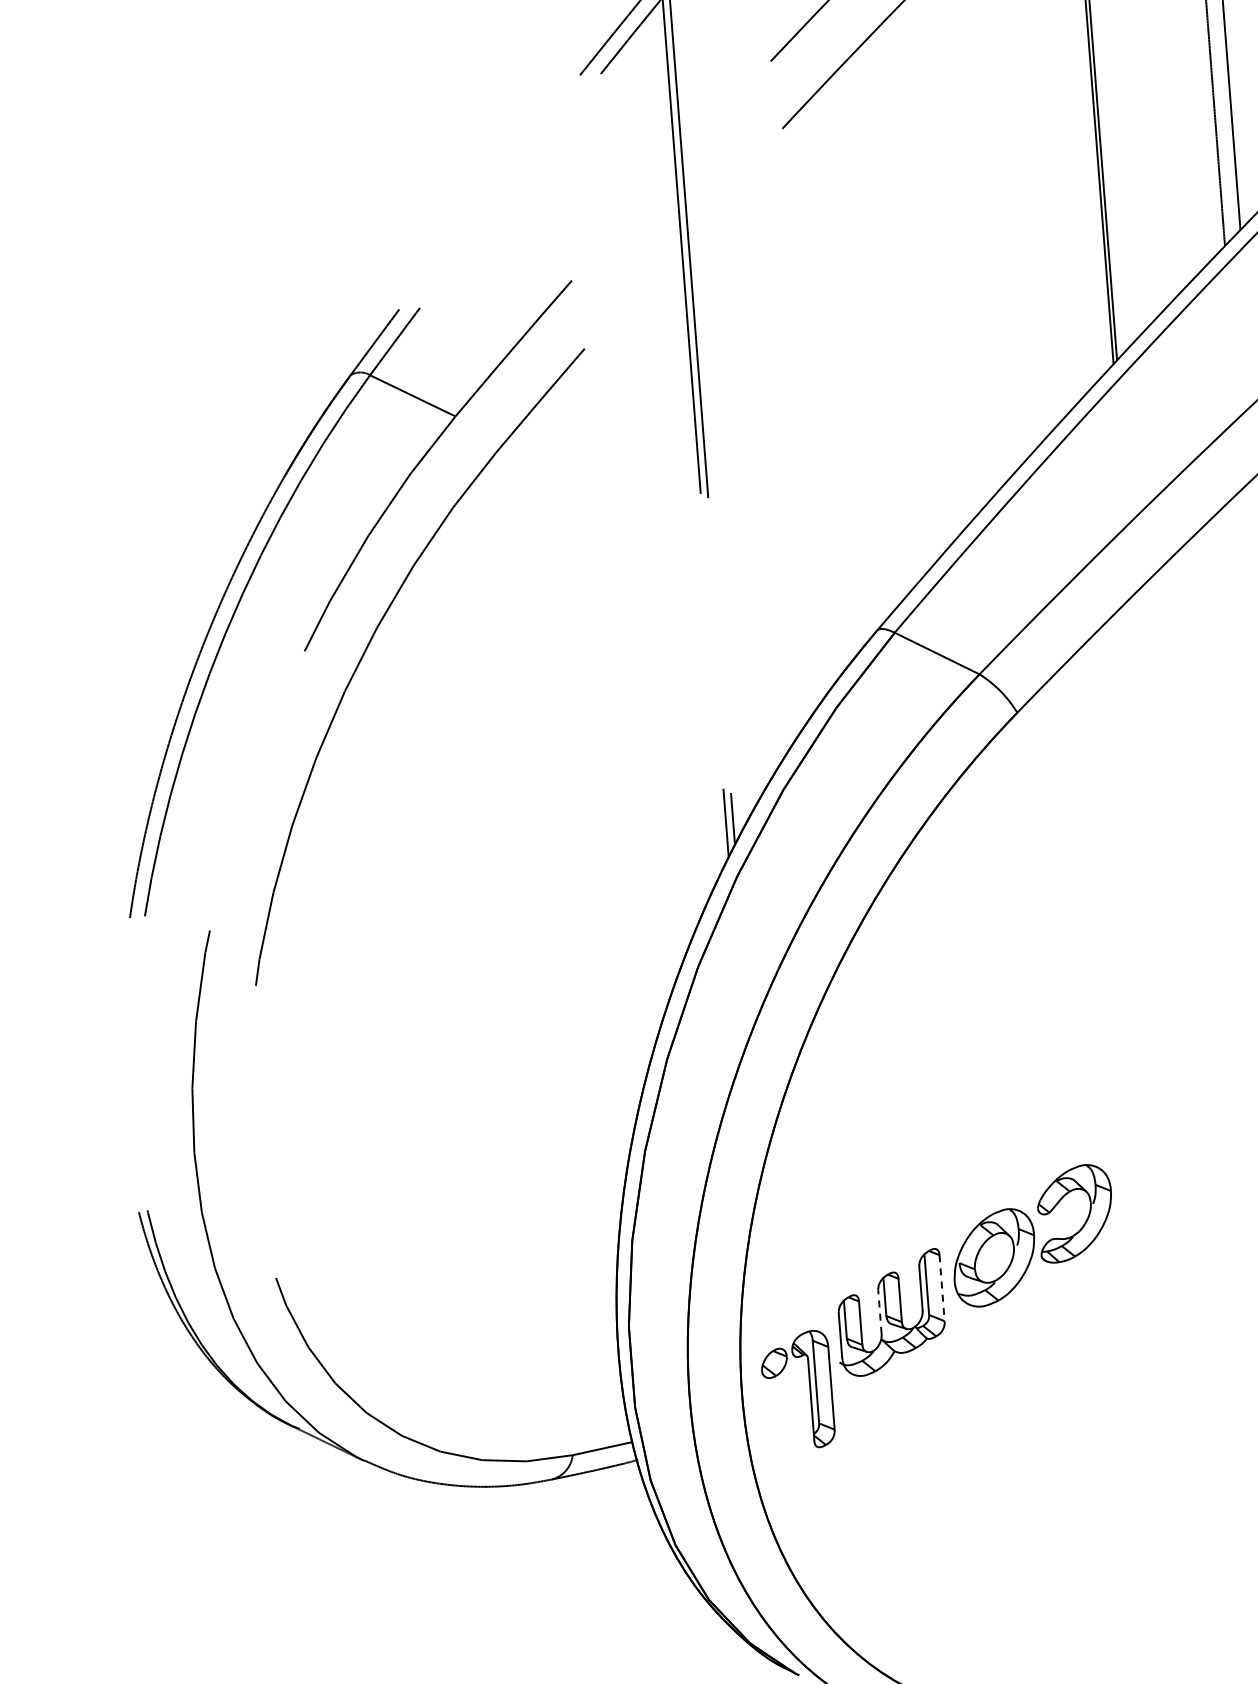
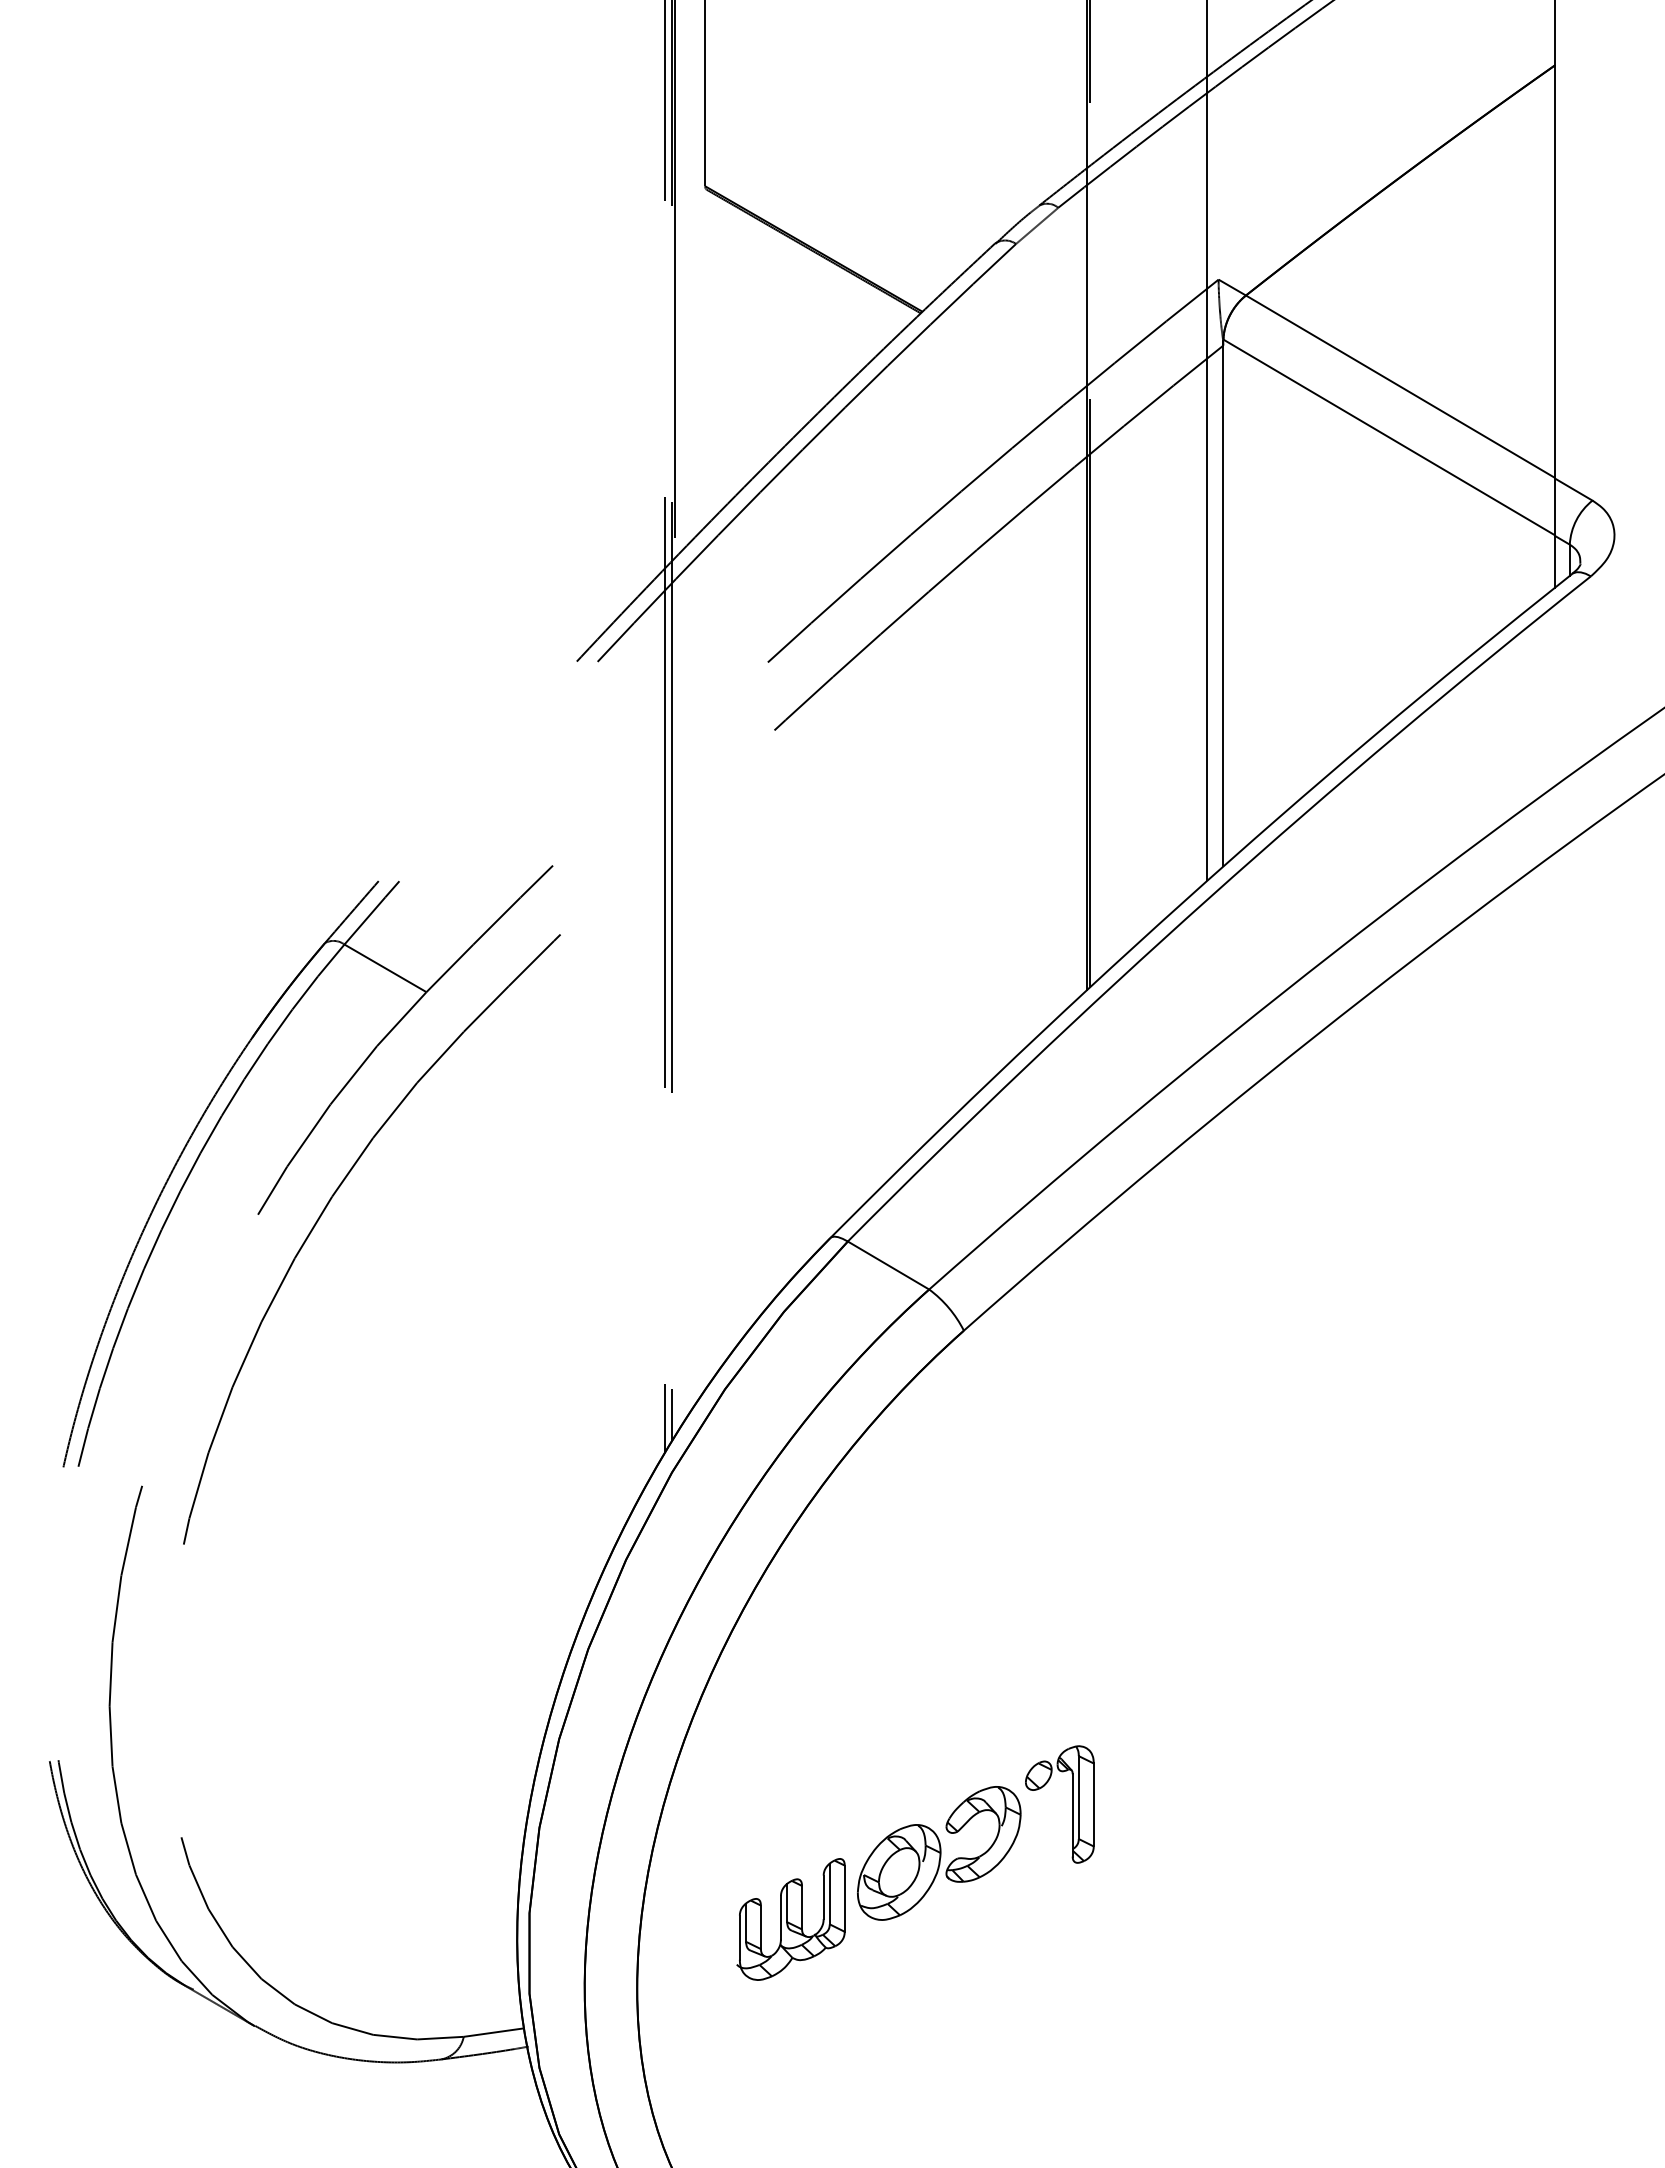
line: (941, 1289) -> (844, 1899), dashed -> solid
line: (879, 1311) -> (780, 1917), dashed -> solid
part: (810, 1389) -> (1072, 1804), moved

